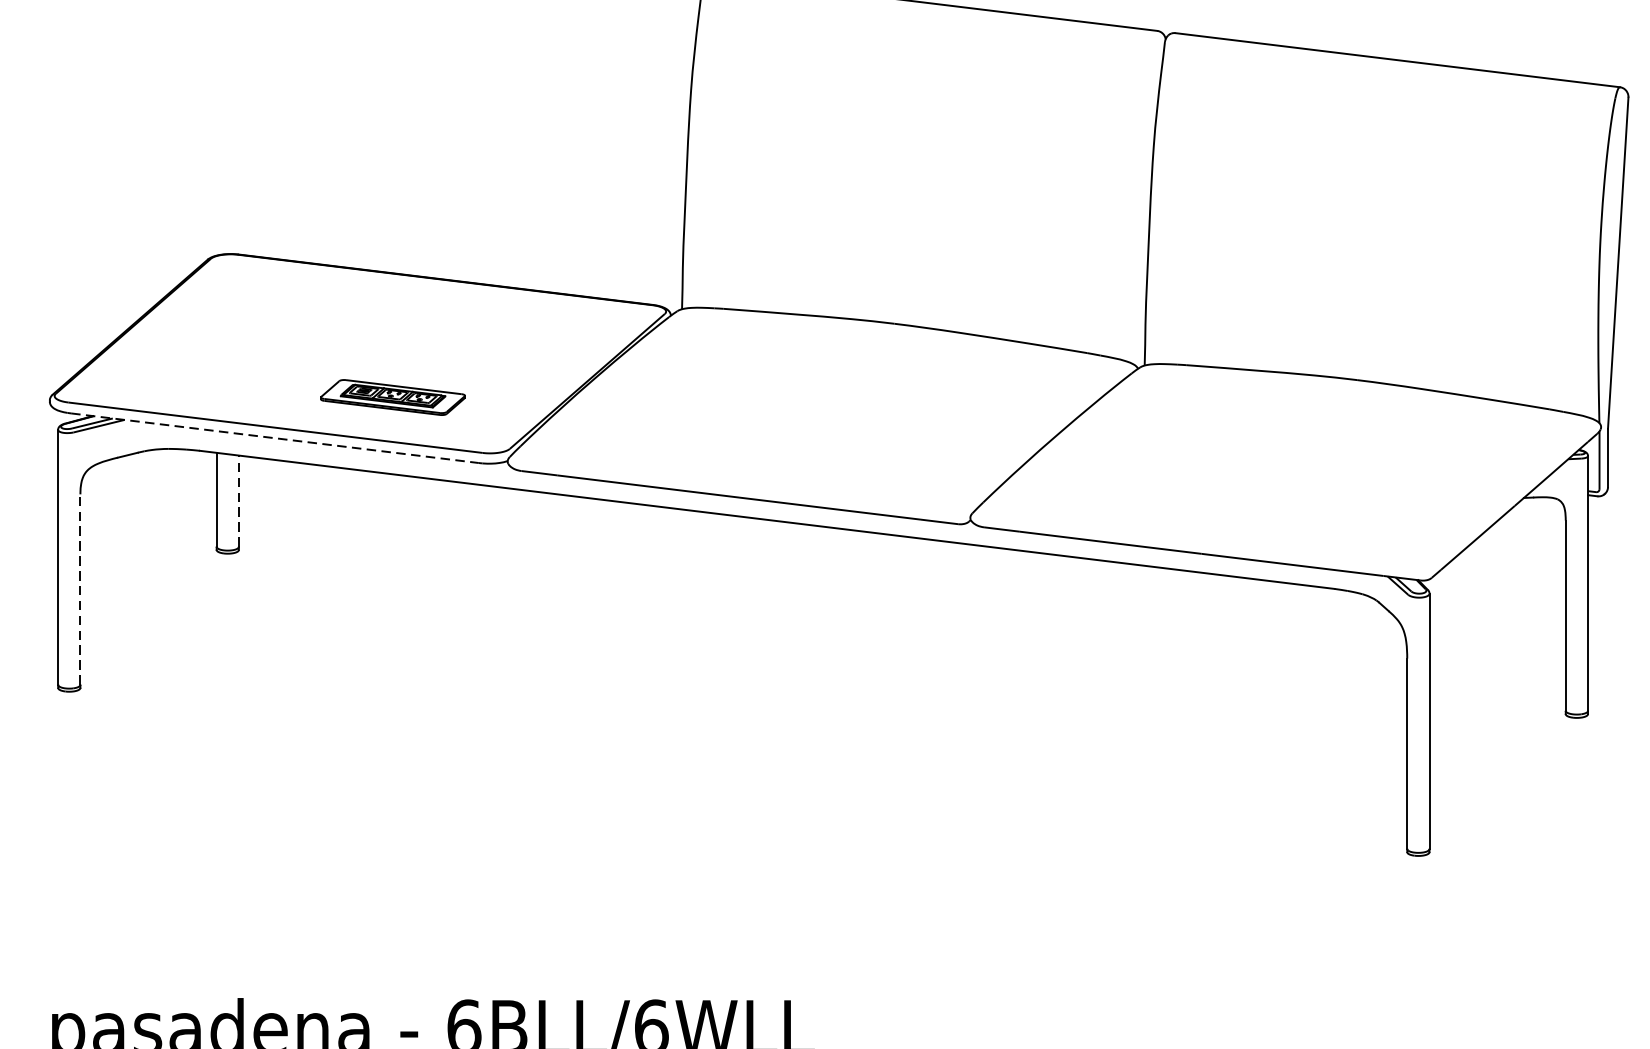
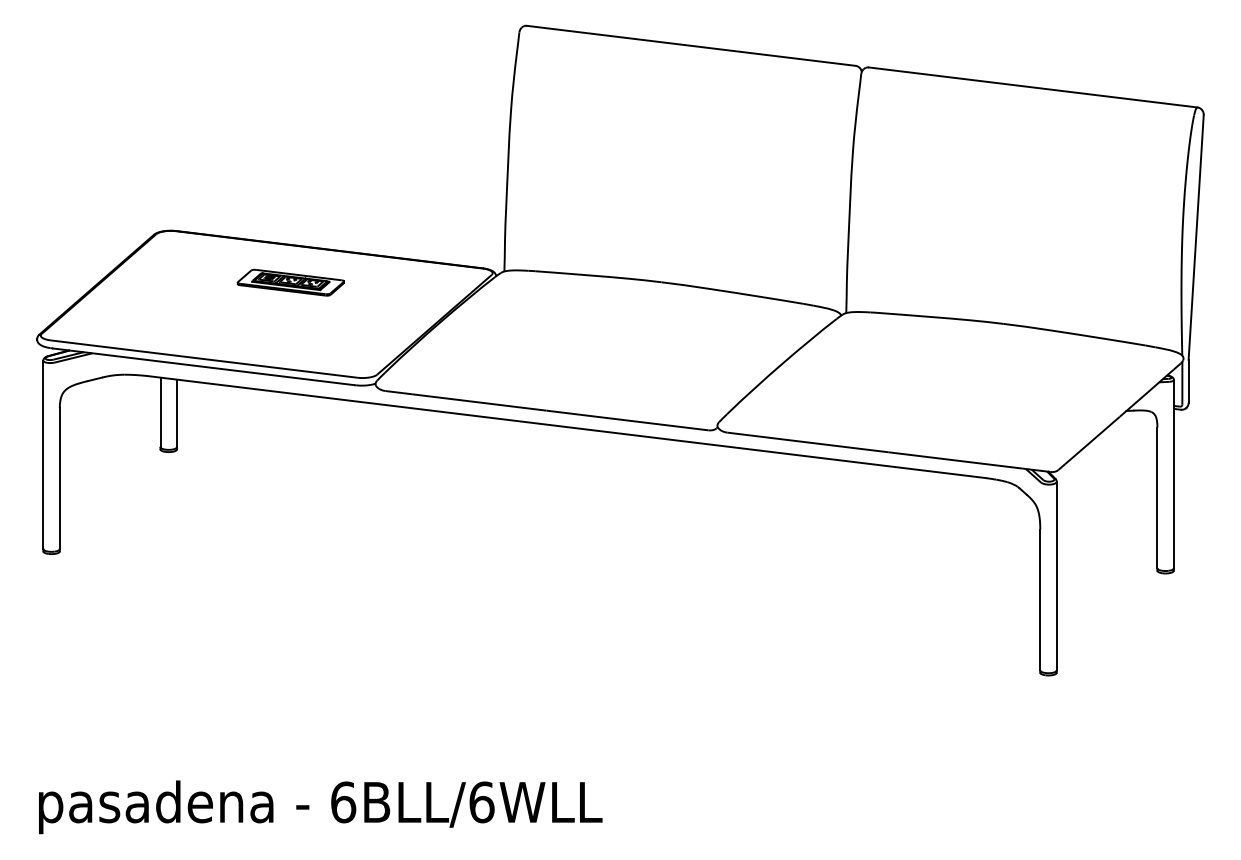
part: (392, 397) -> (290, 282), moved
line: (274, 437) -> (203, 366), dashed -> solid
line: (238, 501) -> (176, 413), dashed -> solid
line: (79, 589) -> (59, 478), dashed -> solid

